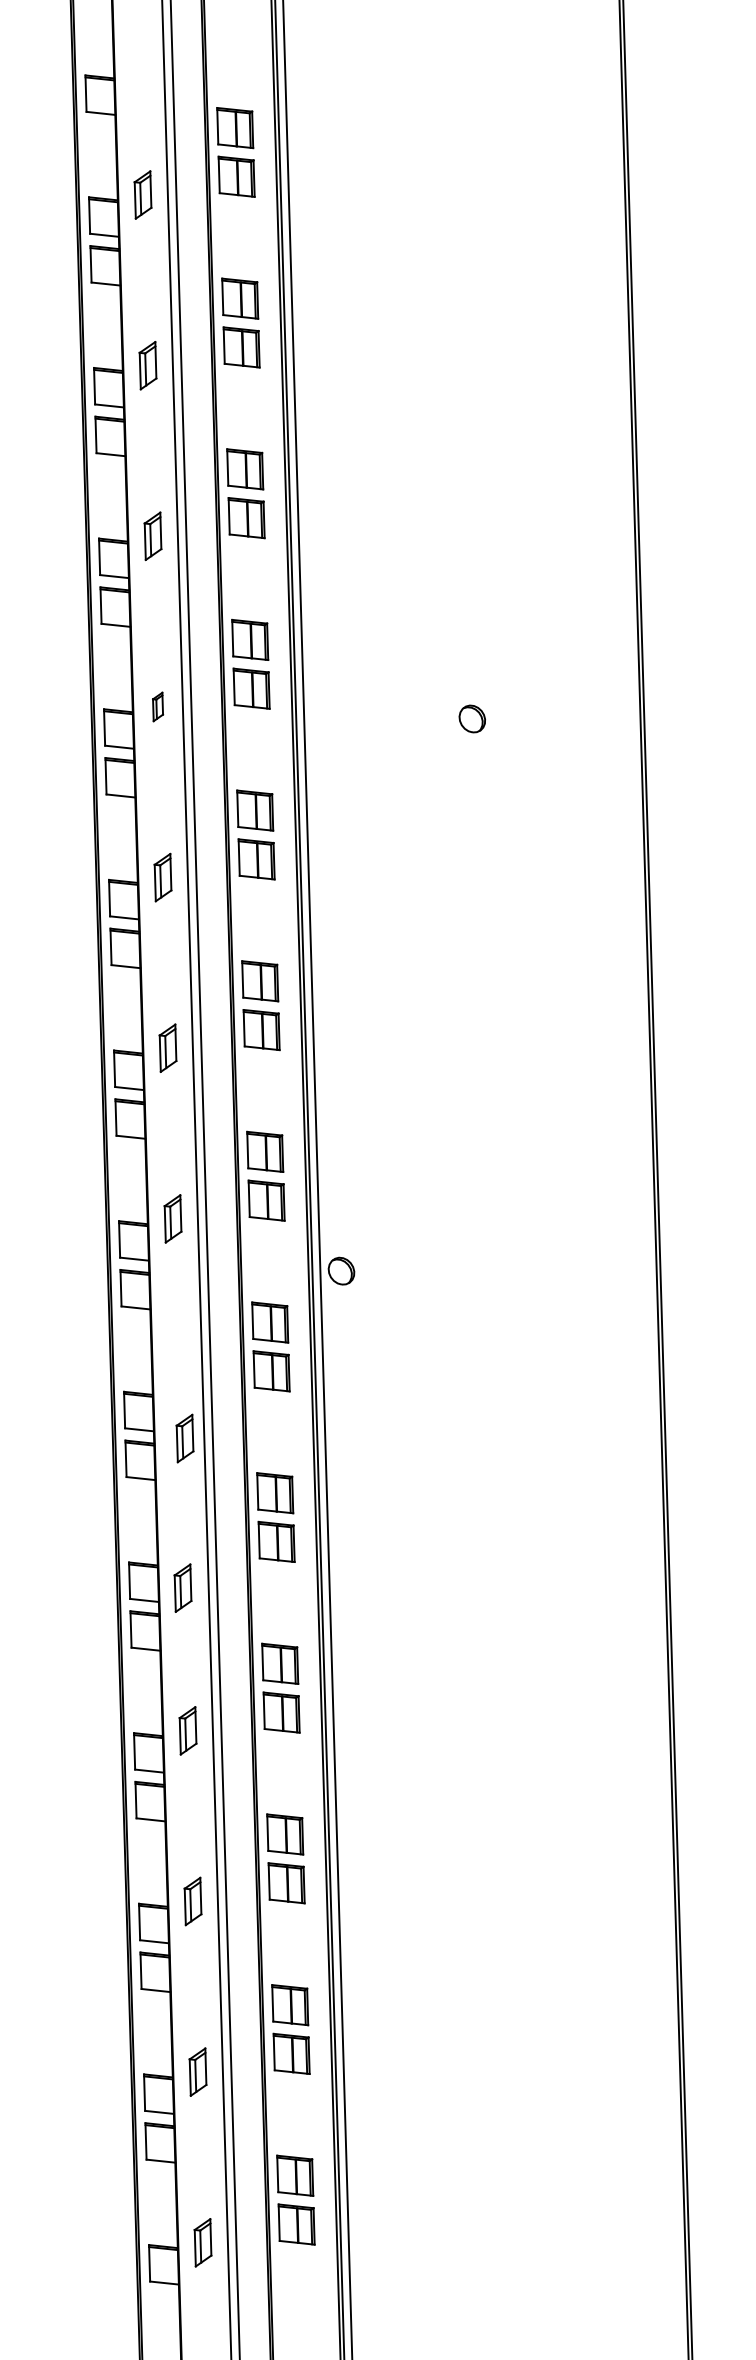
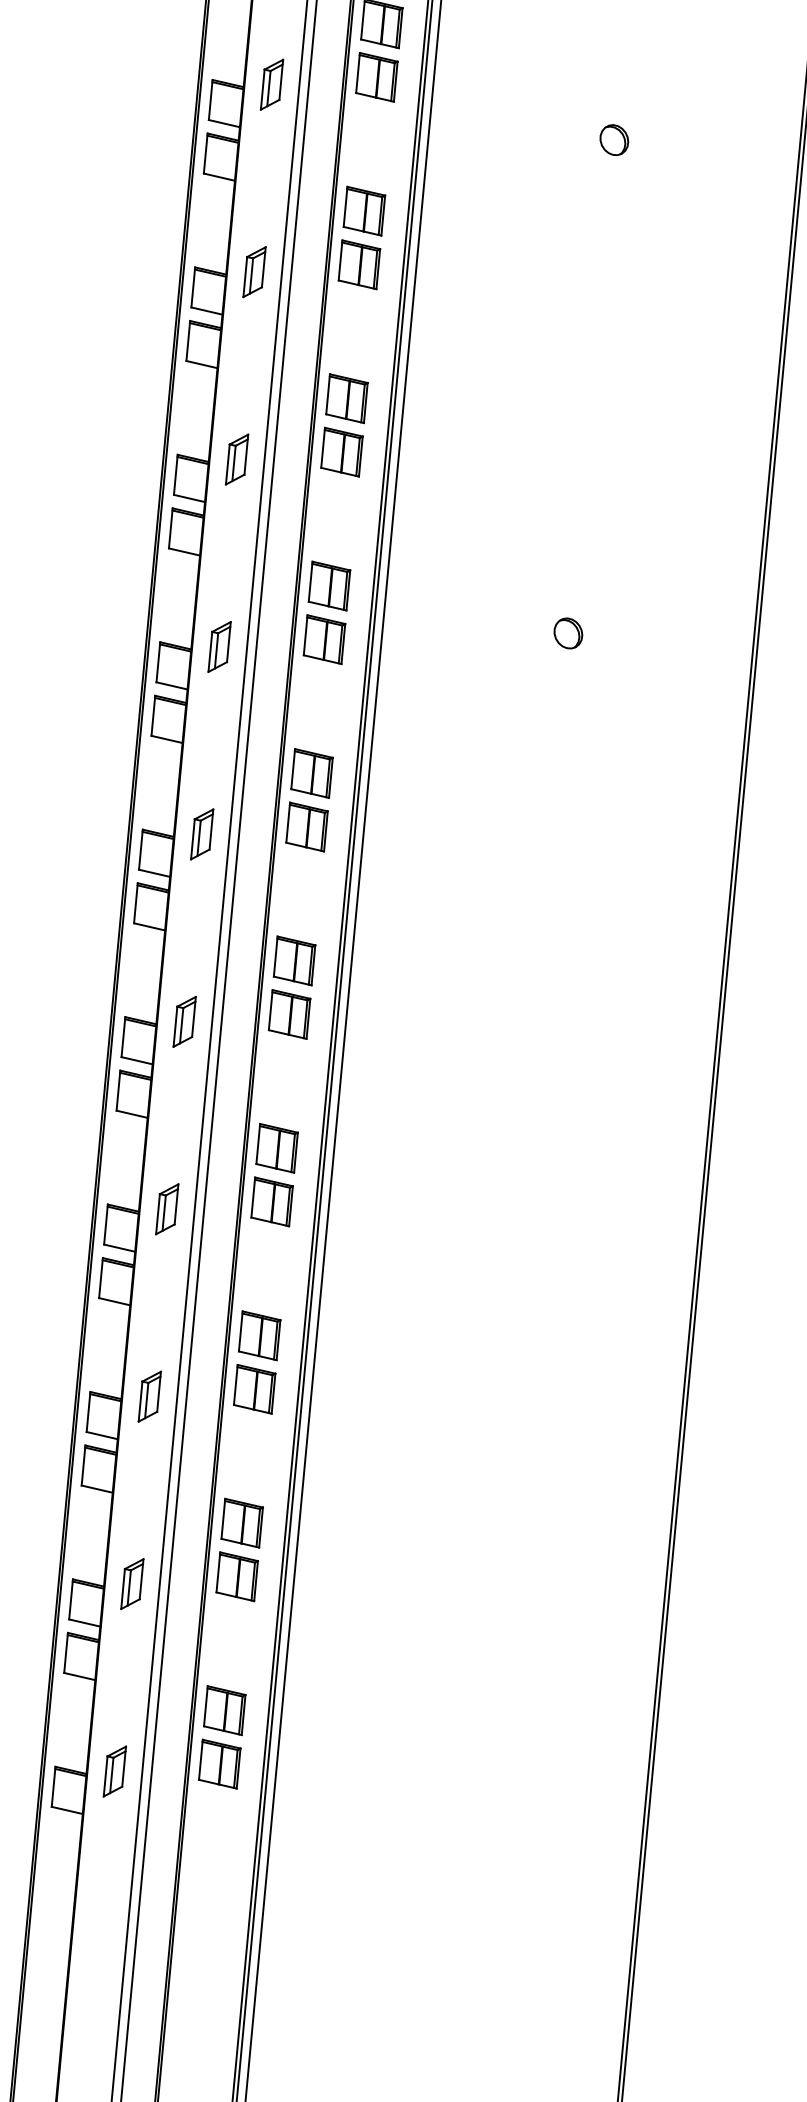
part: (157, 706) -> (271, 84), size x1.67
part: (341, 1270) -> (568, 632), moved
part: (184, 1438) -> (201, 834), moved
part: (182, 1587) -> (184, 1021), moved

